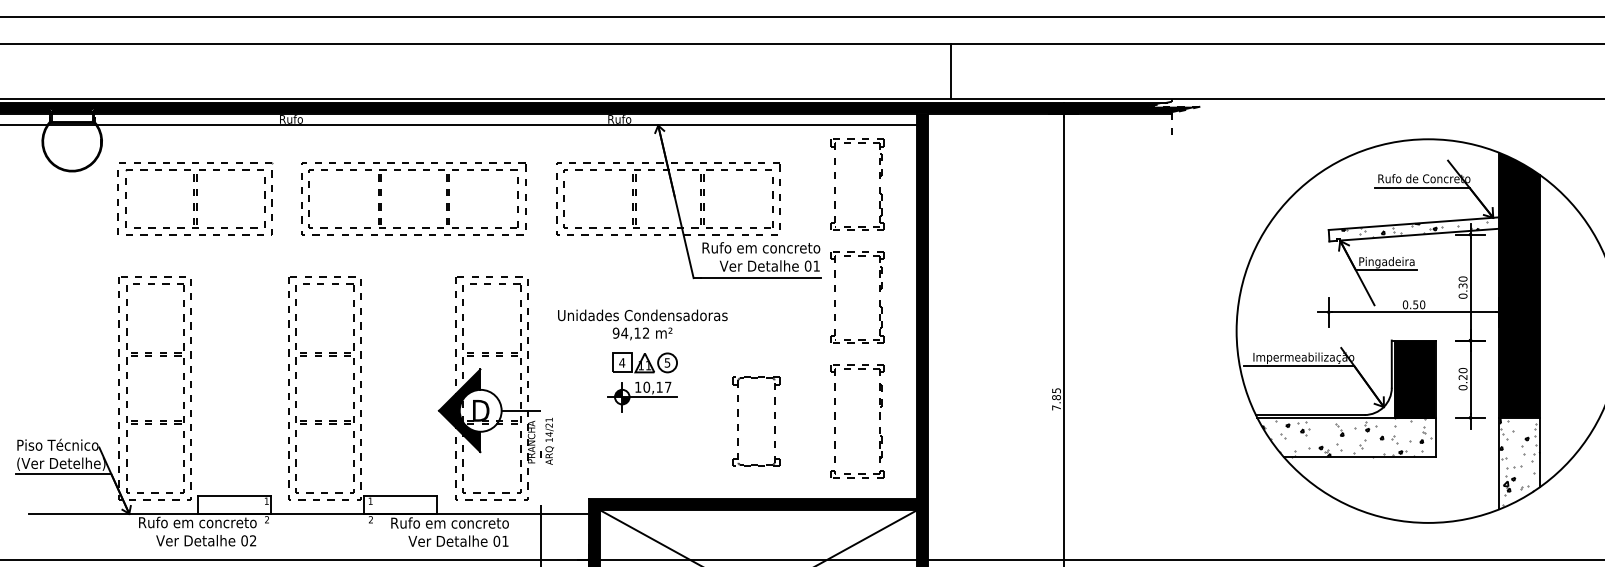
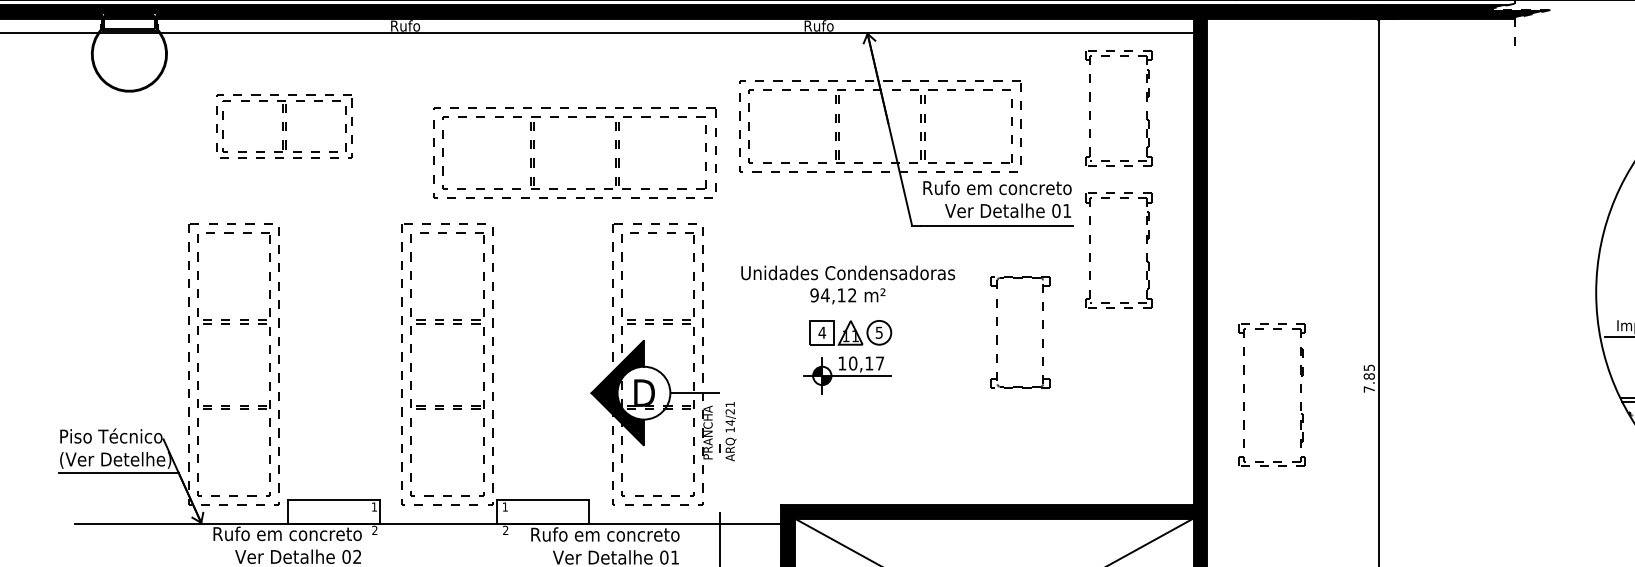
part: (413, 170) -> (574, 116), moved
part: (195, 198) -> (284, 125), size x0.7
part: (774, 418) -> (1043, 328), moved
part: (835, 419) -> (1244, 392), moved

